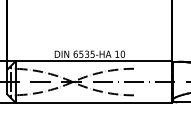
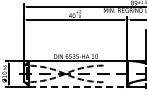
line: (94, 102) -> (78, 86), solid -> dashed

